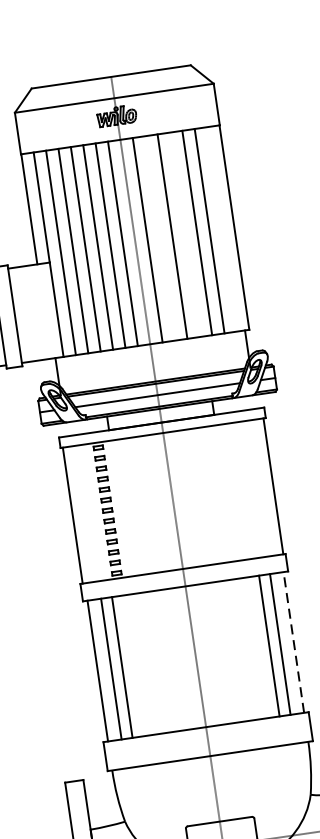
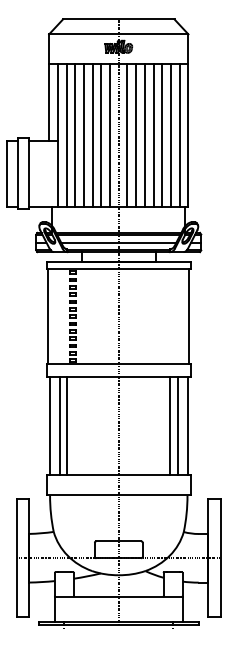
line: (221, 228) -> (179, 134), added
line: (184, 233) -> (153, 134), added
line: (160, 237) -> (136, 134), added
line: (293, 642) -> (187, 425), dashed -> solid

